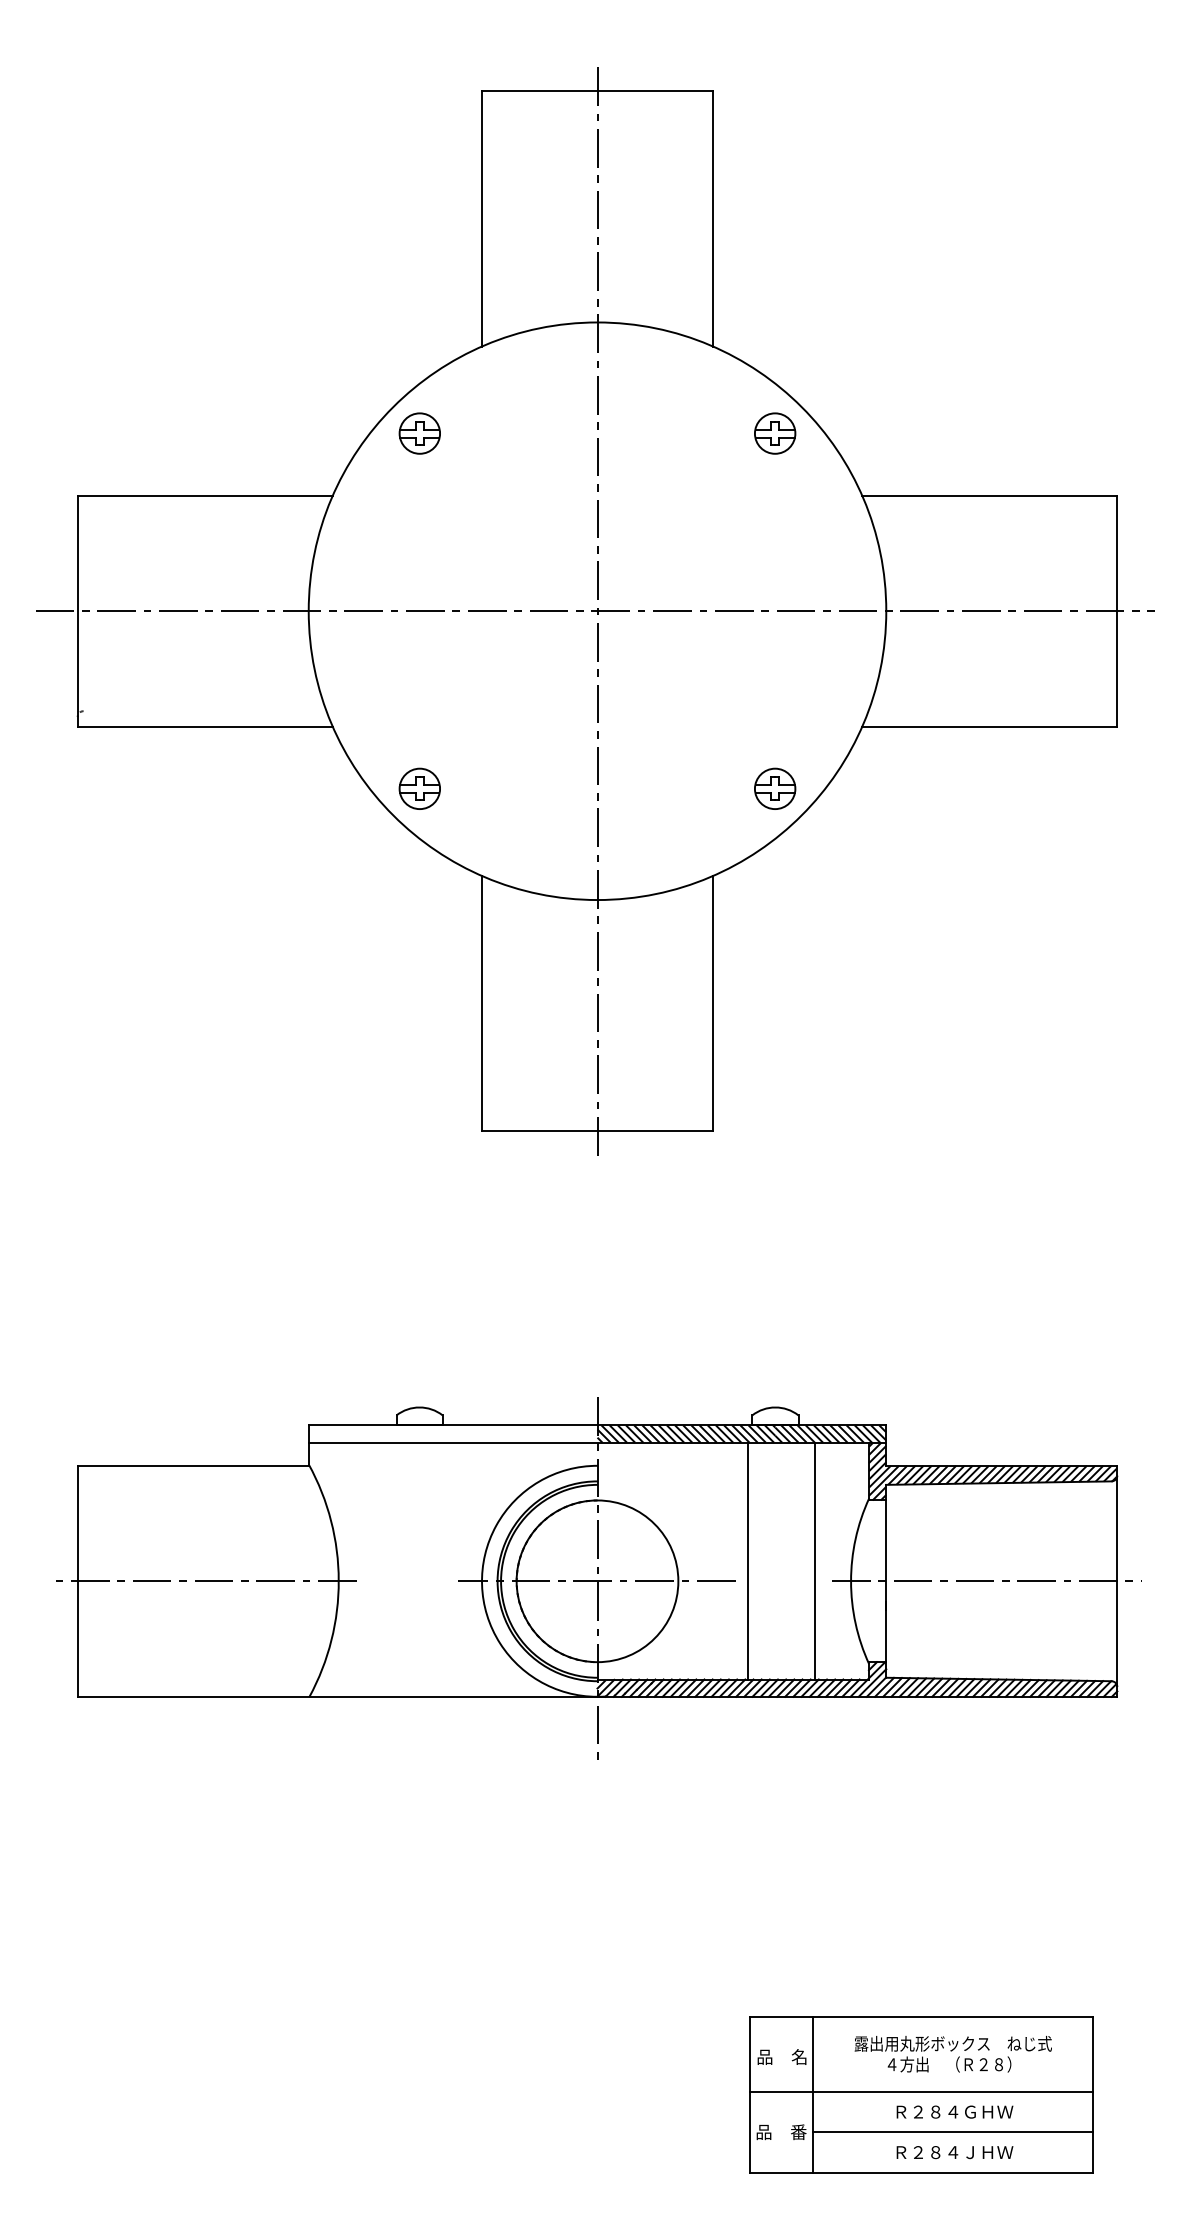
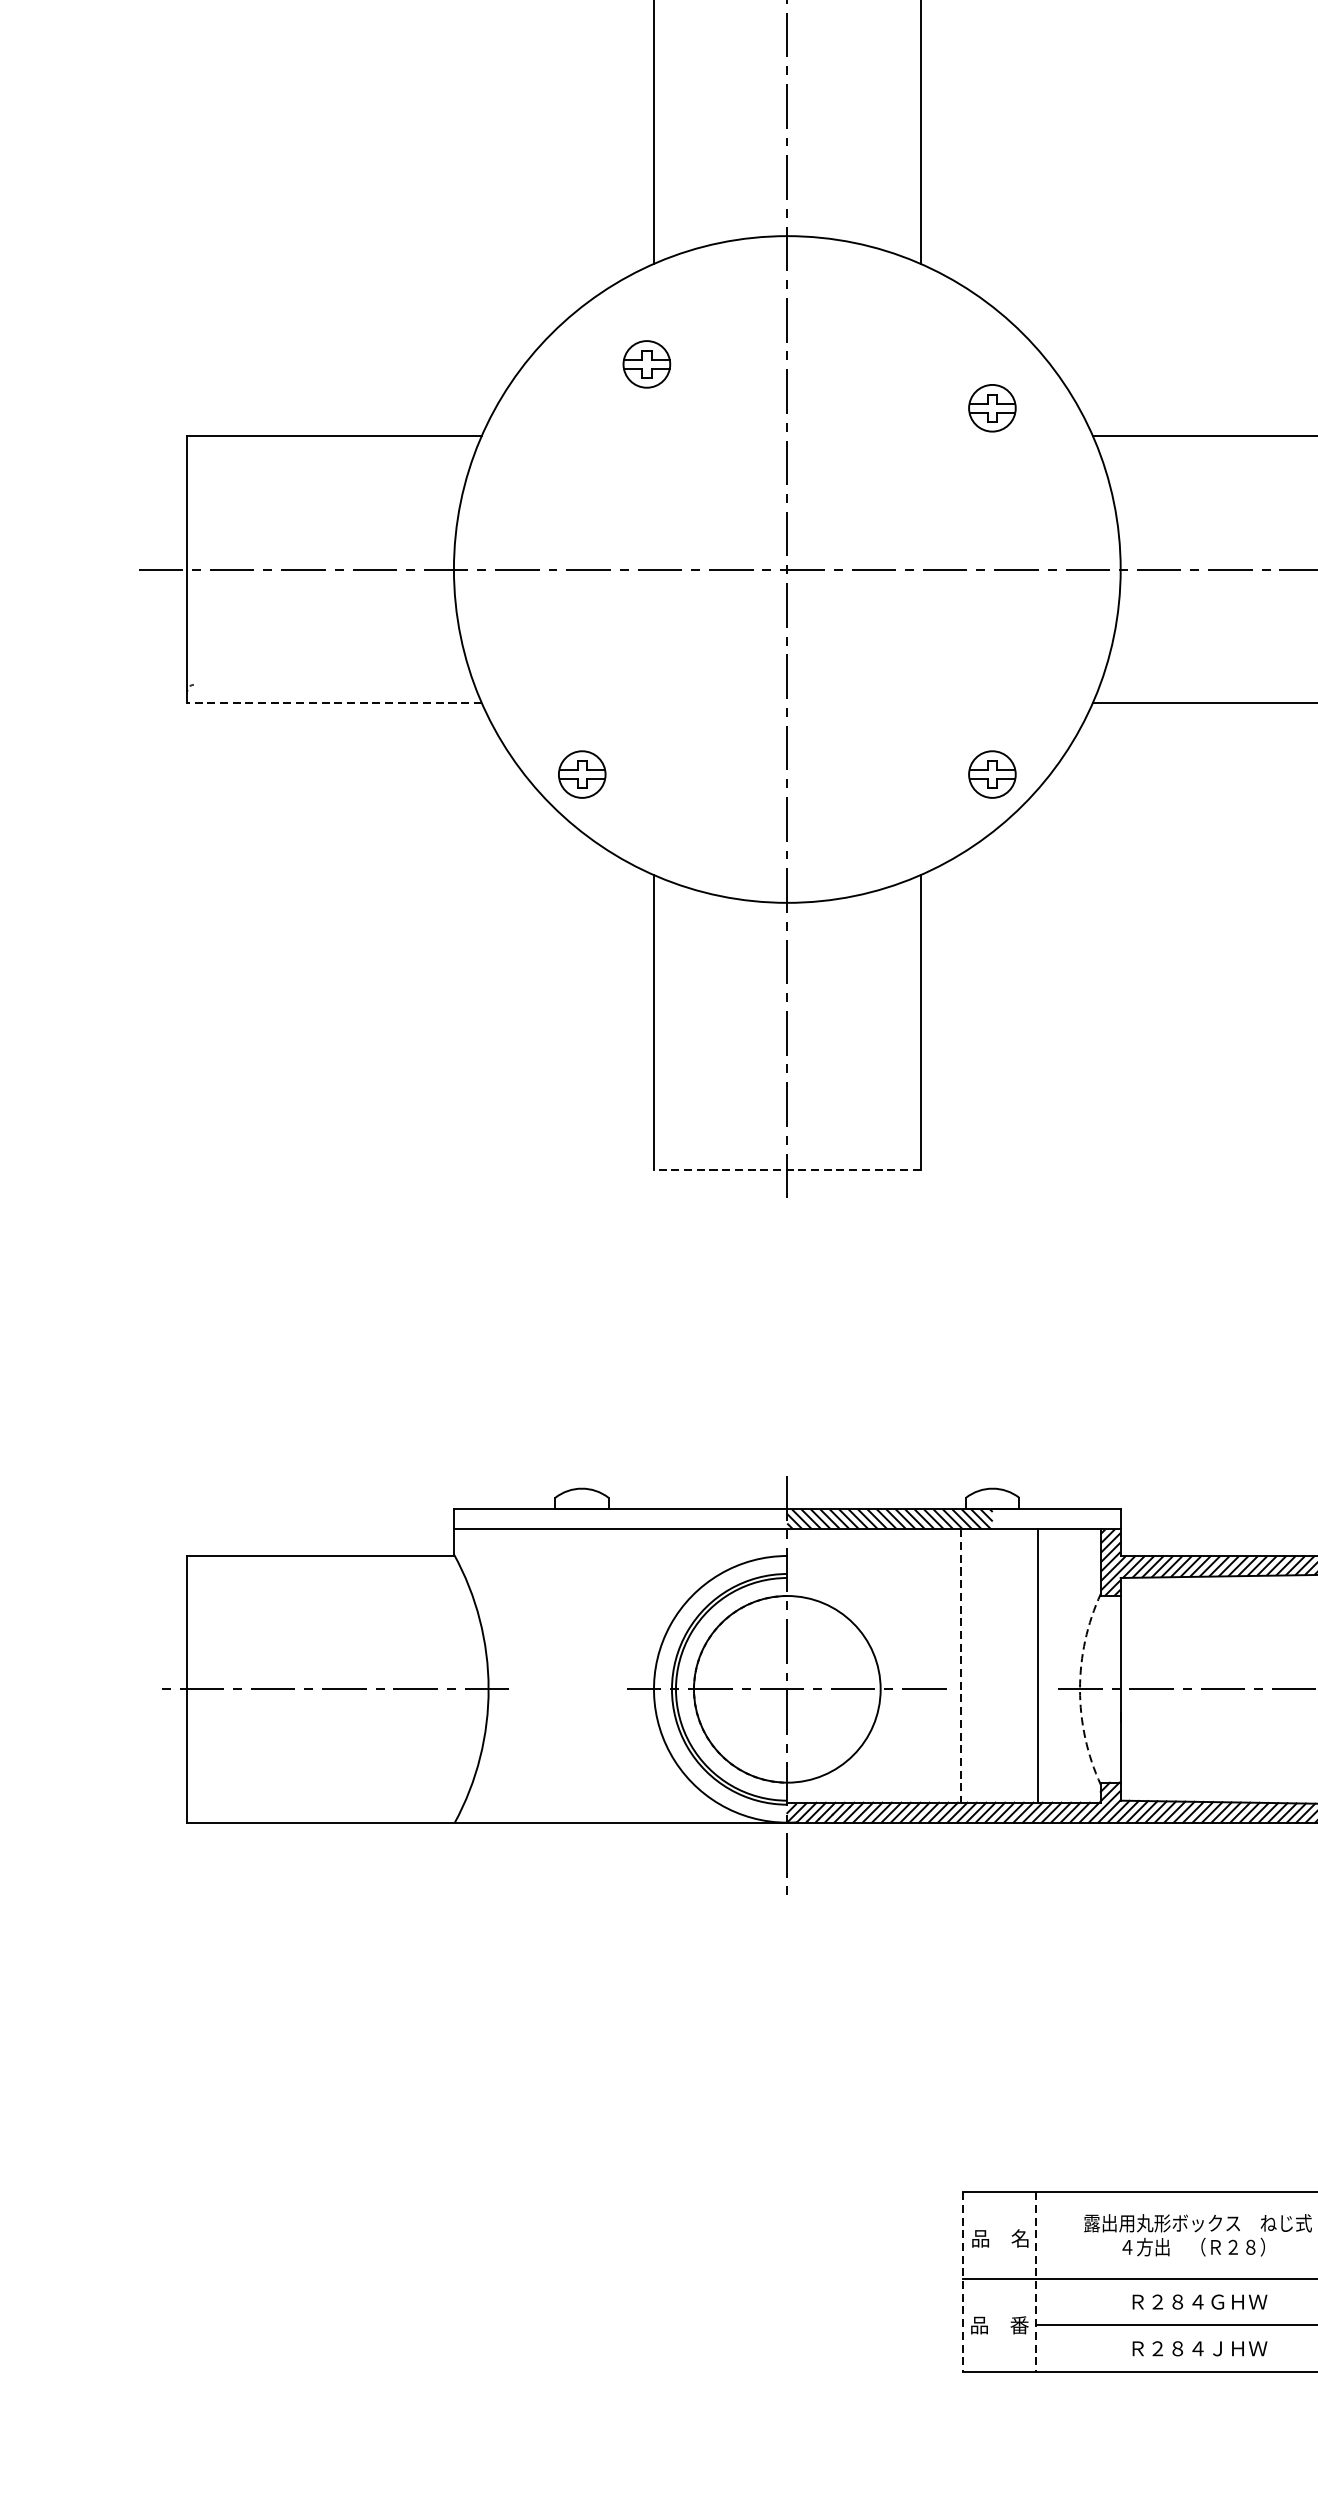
part: (419, 433) -> (646, 364), moved
part: (775, 433) -> (992, 408), moved
line: (205, 726) -> (334, 702), solid -> dashed
line: (597, 1131) -> (787, 1170), solid -> dashed
hatch: (830, 1433) -> (1056, 1518), removed
line: (748, 1561) -> (961, 1666), solid -> dashed
arc: (851, 1581) -> (1080, 1689), solid -> dashed
line: (749, 2094) -> (962, 2281), solid -> dashed
line: (813, 2094) -> (1036, 2281), solid -> dashed

